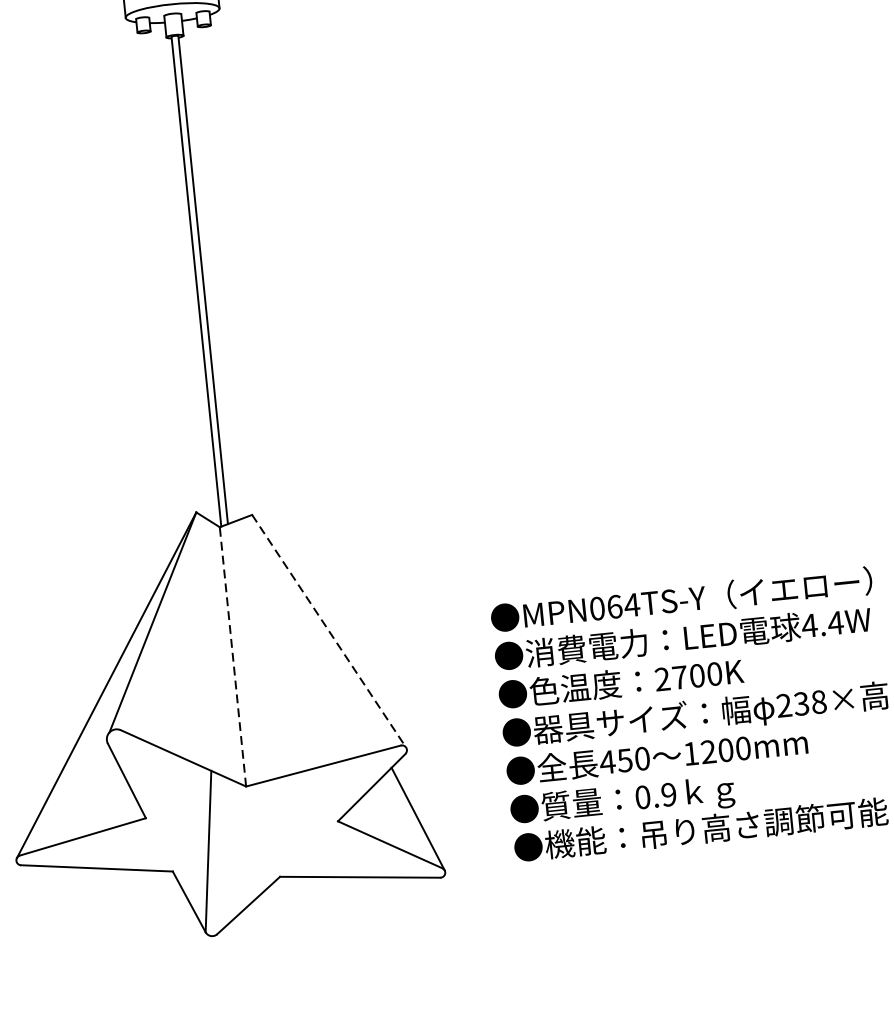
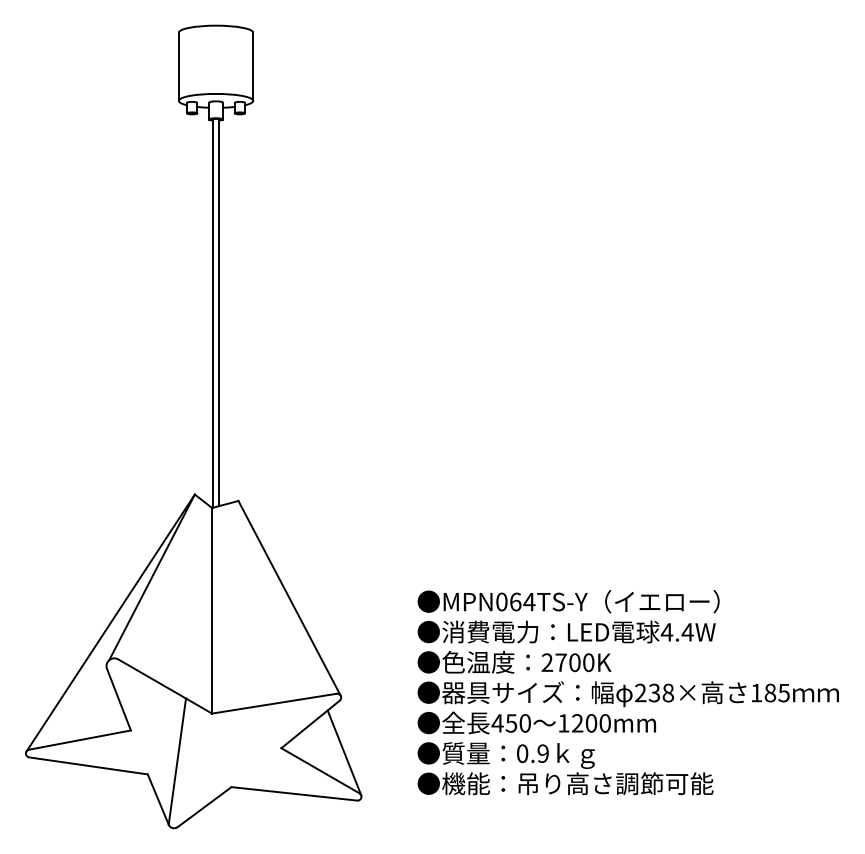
line: (329, 631) -> (289, 598), dashed -> solid
line: (233, 656) -> (212, 610), dashed -> solid

